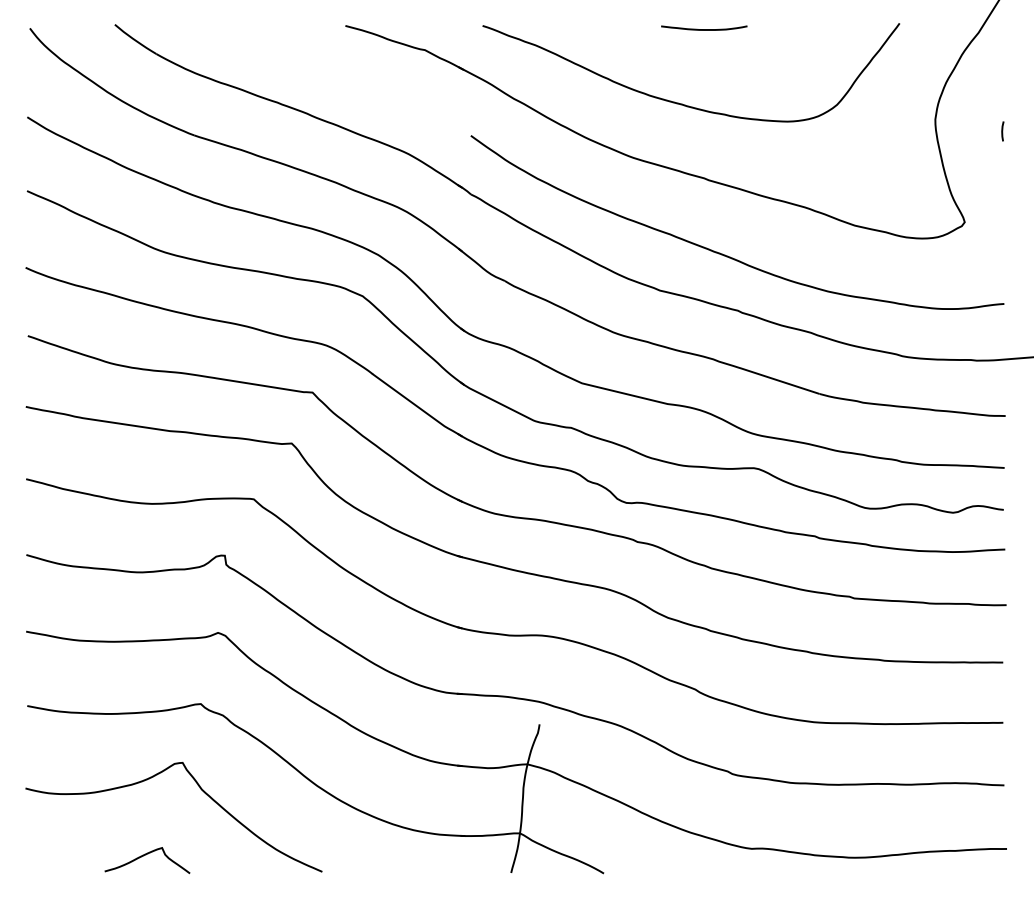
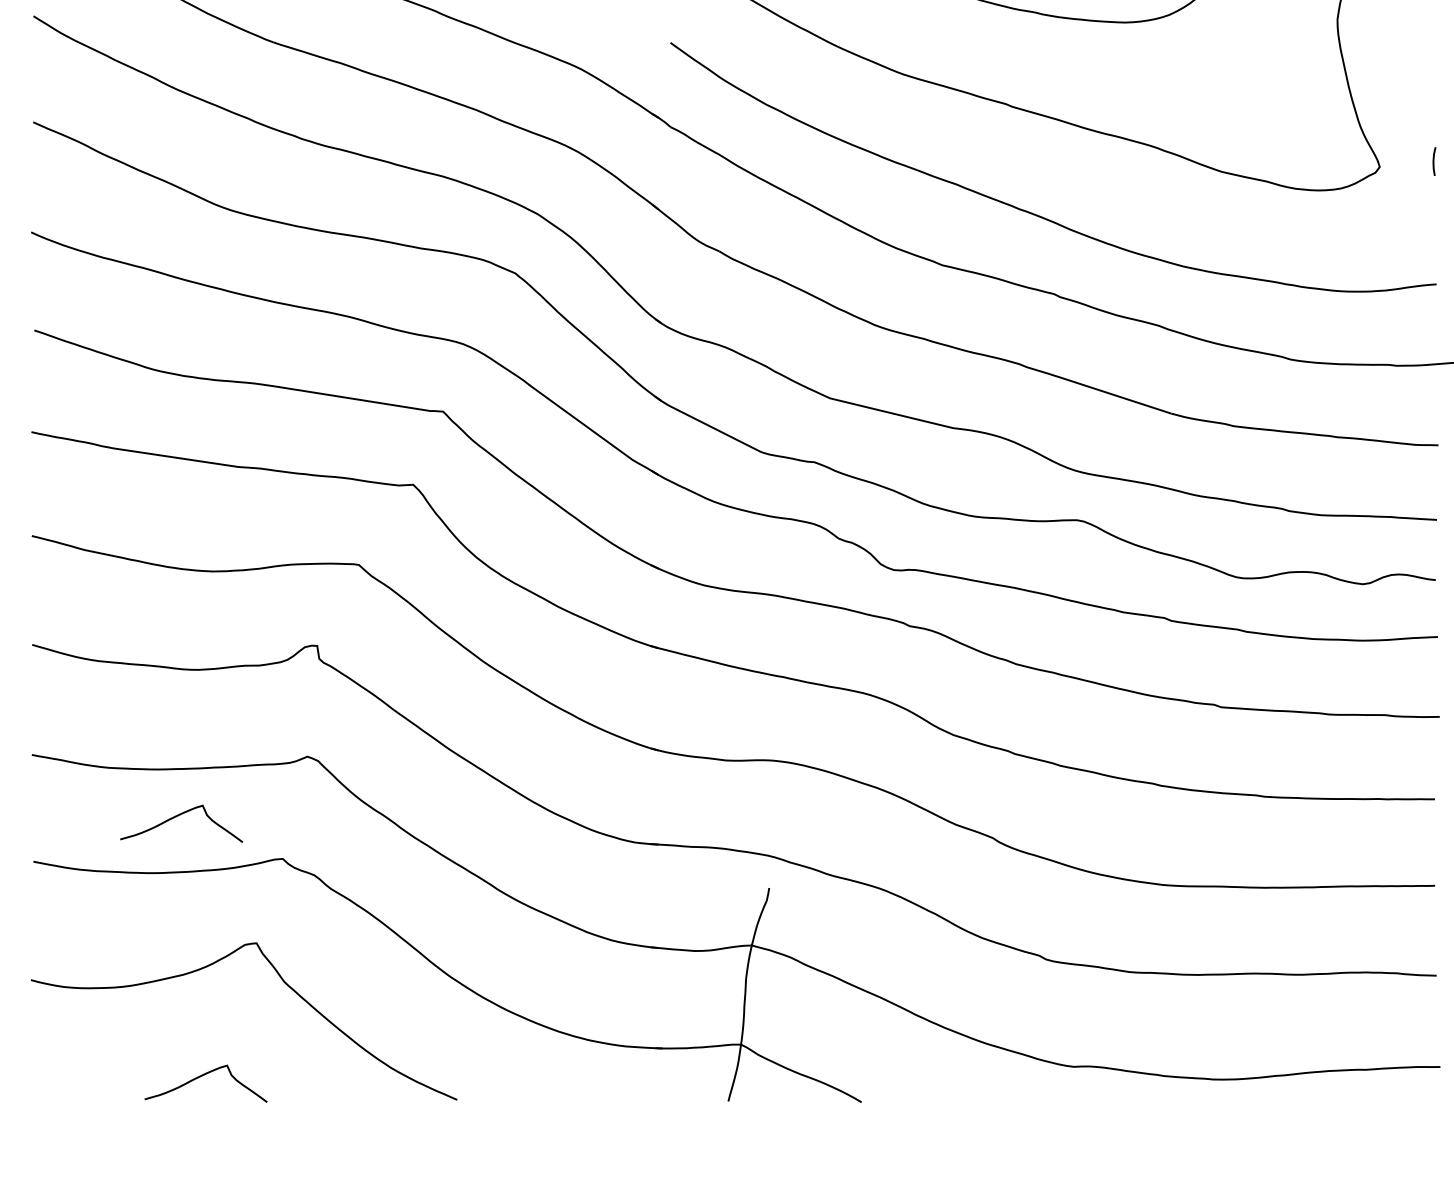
line: (1002, 131) -> (1433, 161), moved
curve: (129, 674) -> (180, 816), added

